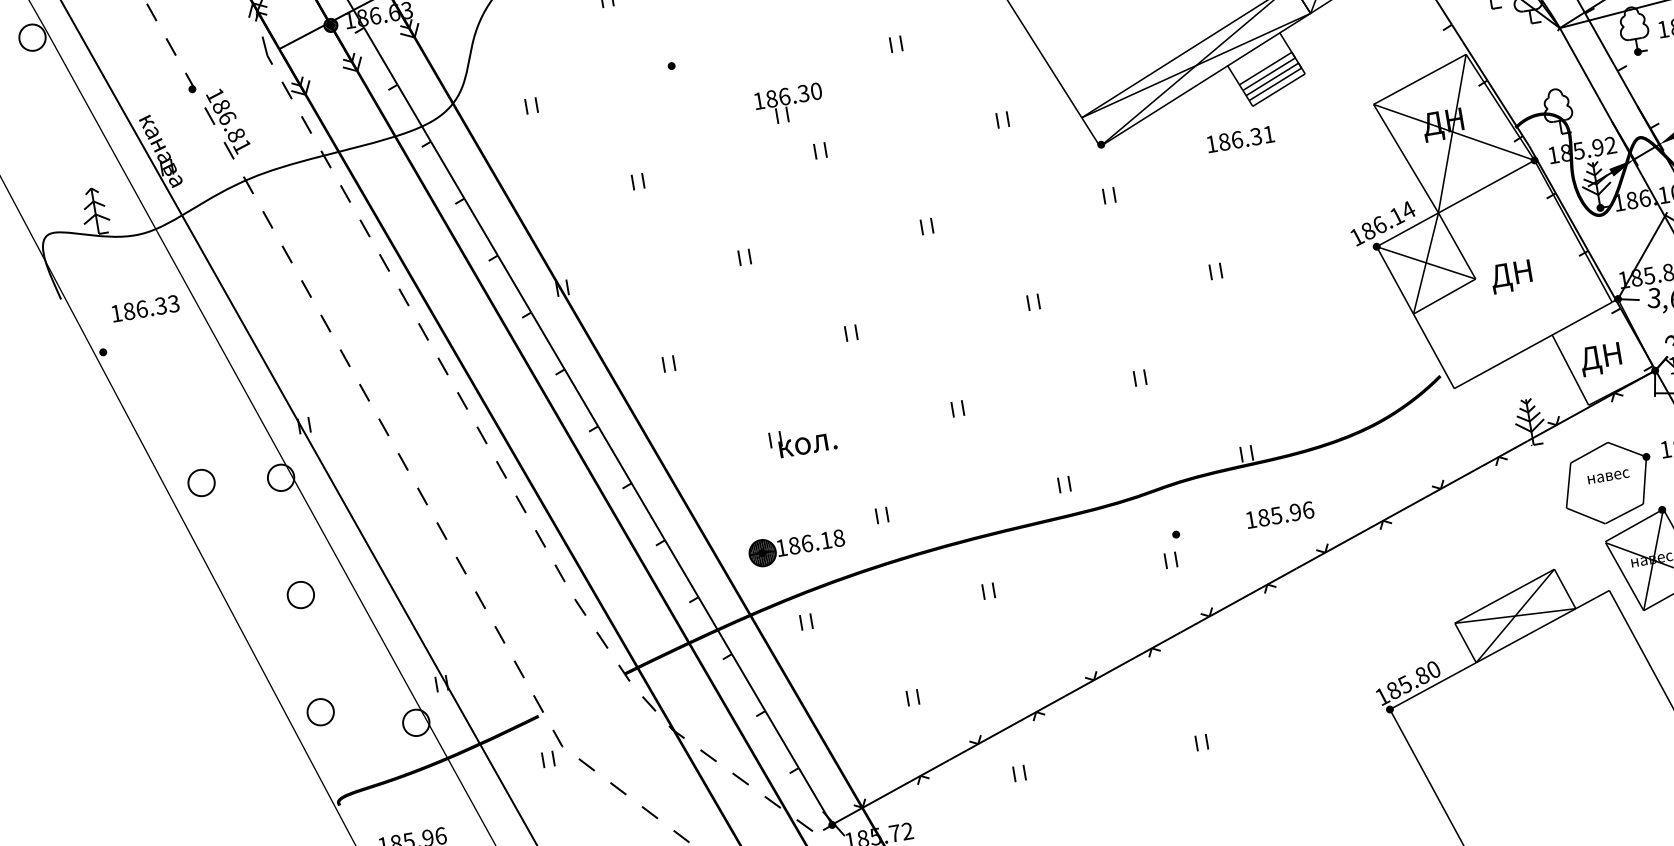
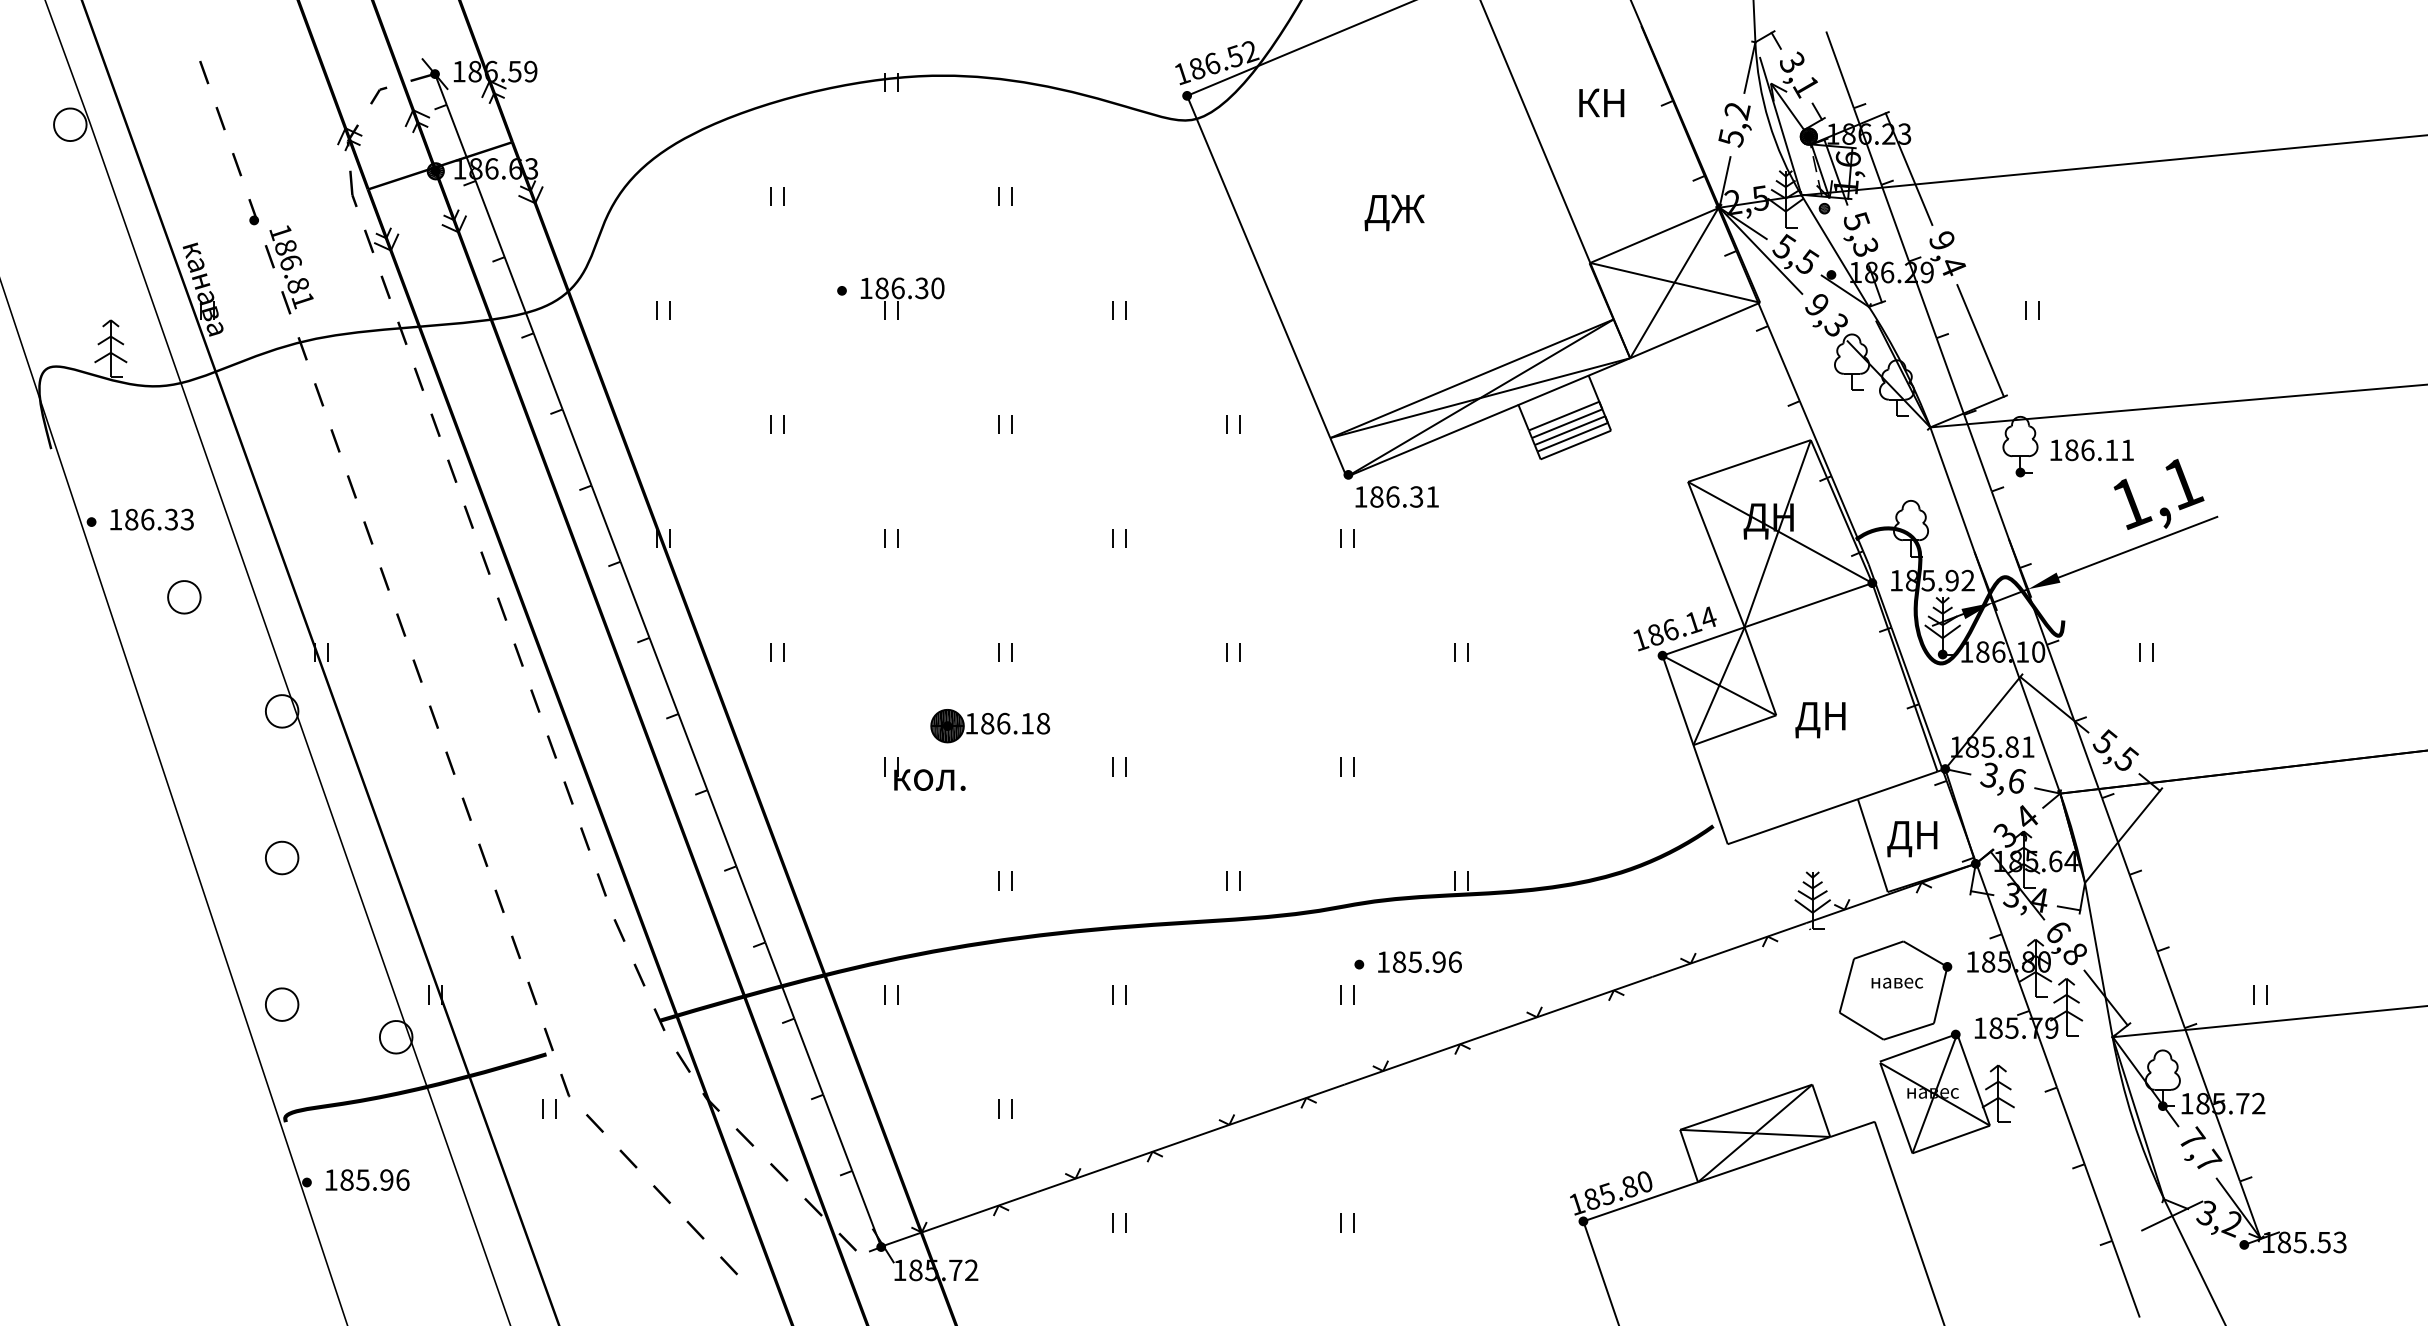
part: (789, 104) -> (902, 298), moved
text: (1240, 139) -> (1396, 496), moved
text: (145, 308) -> (151, 519), moved
part: (201, 483) -> (184, 597), moved
text: (1279, 514) -> (1419, 961), moved
part: (797, 547) -> (990, 726), moved

